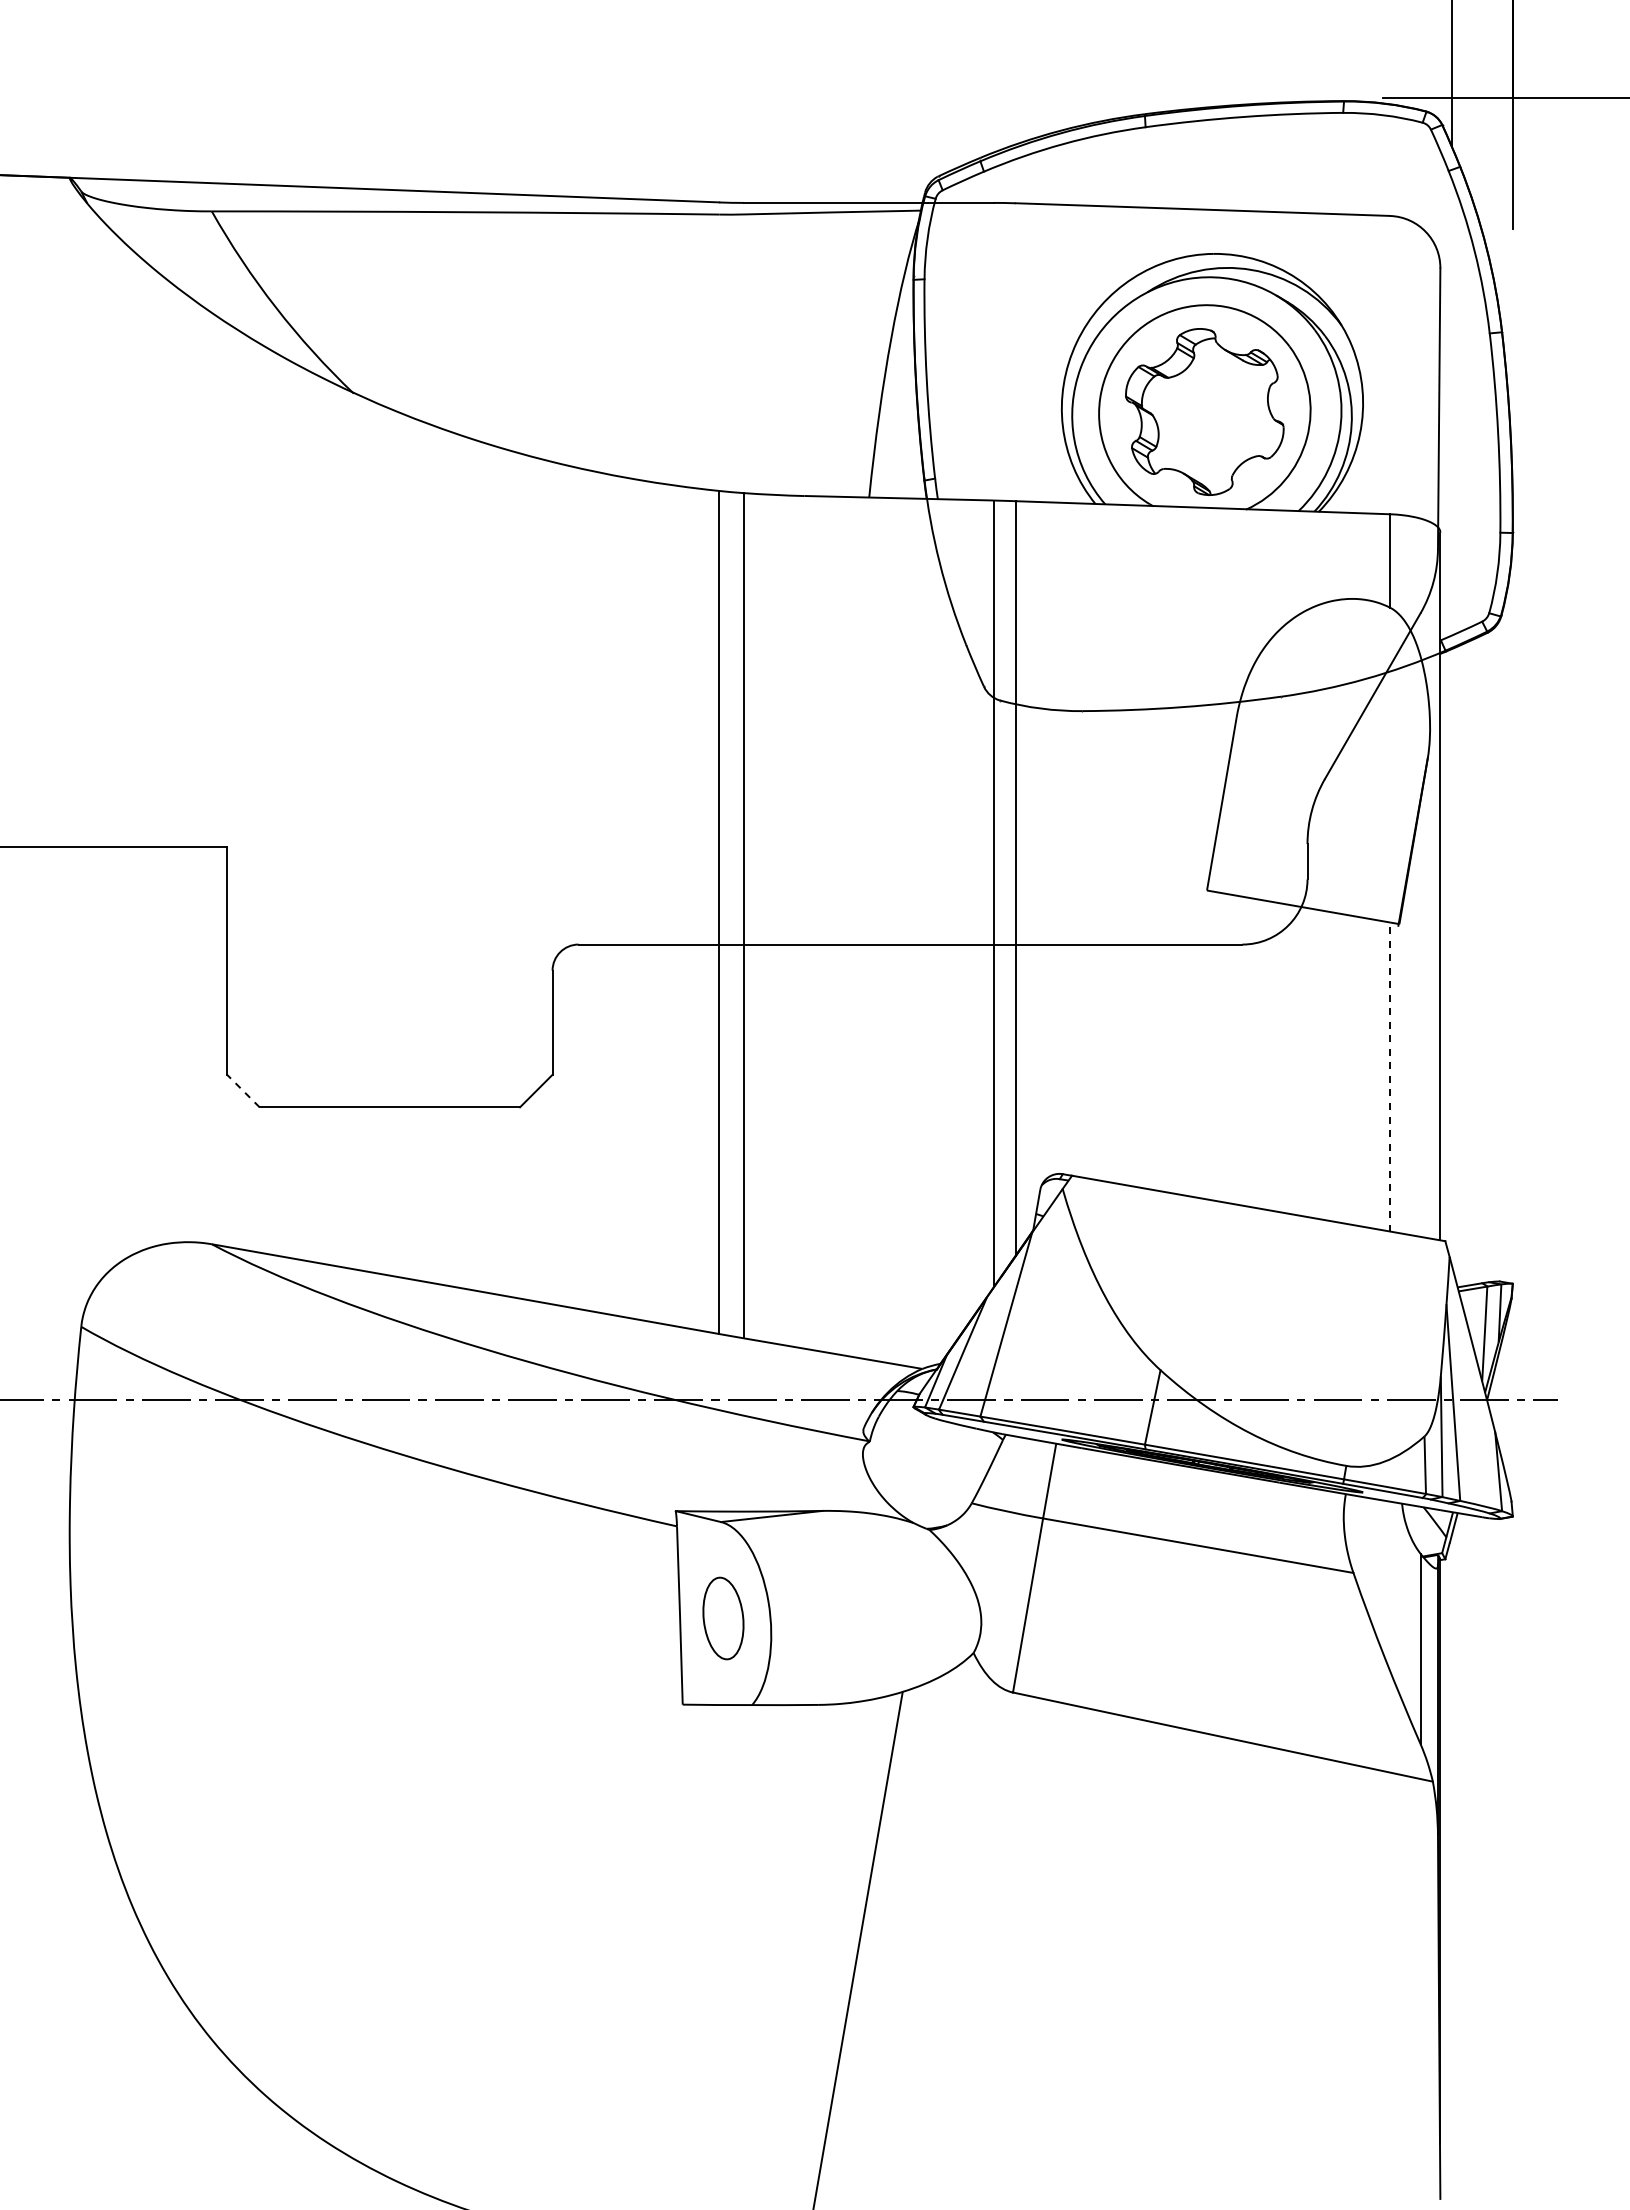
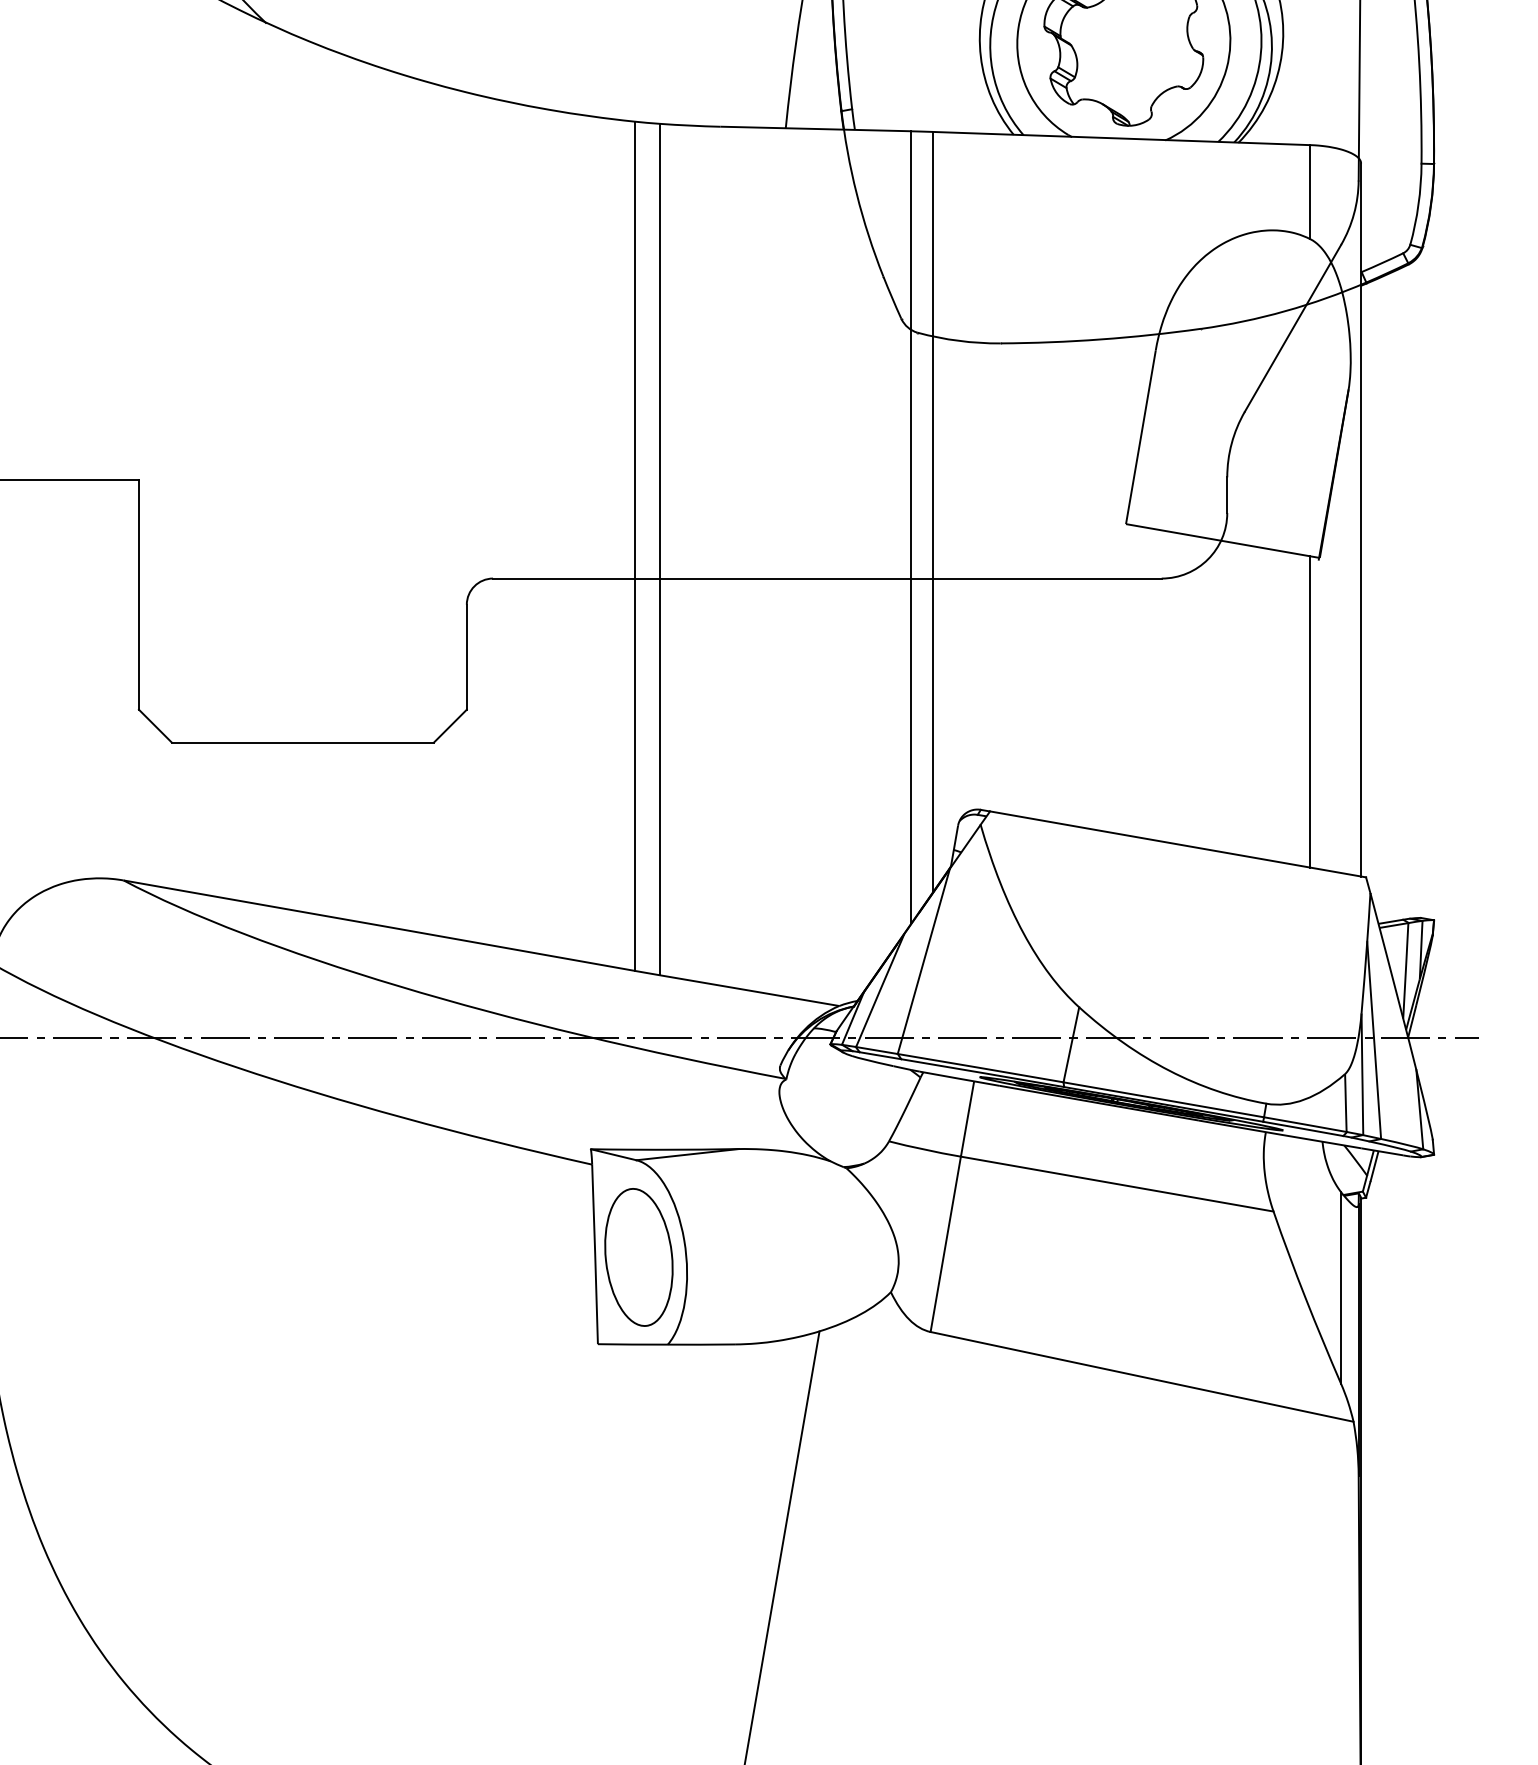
line: (1390, 1077) -> (1310, 712), dashed -> solid
line: (243, 1090) -> (155, 725), dashed -> solid
part: (723, 1618) -> (638, 1257), size x1.67

